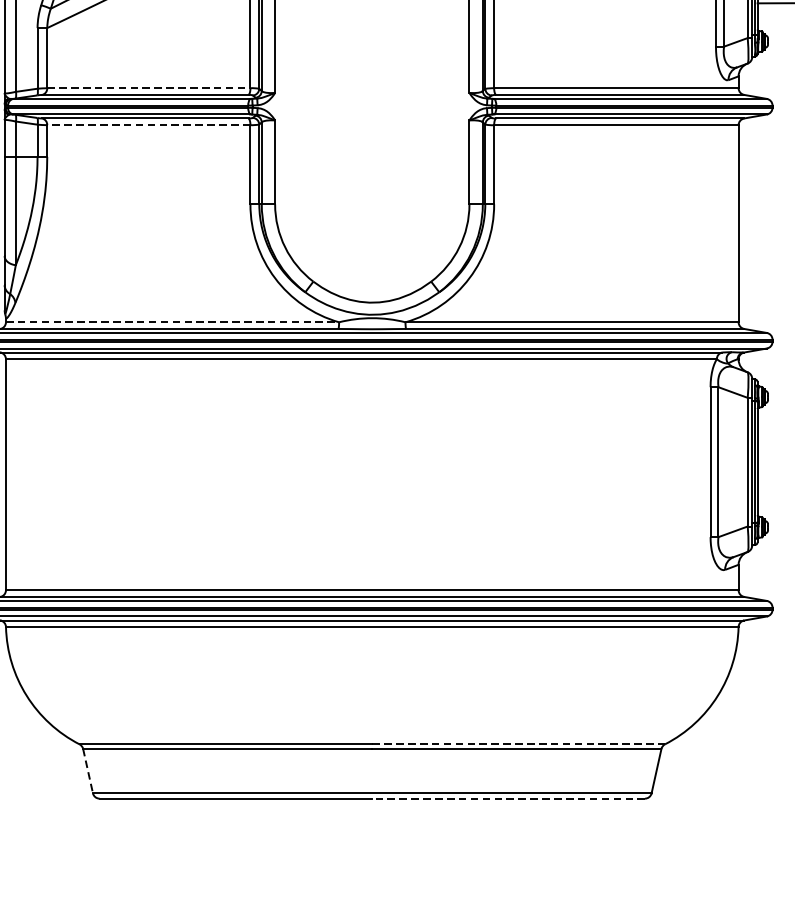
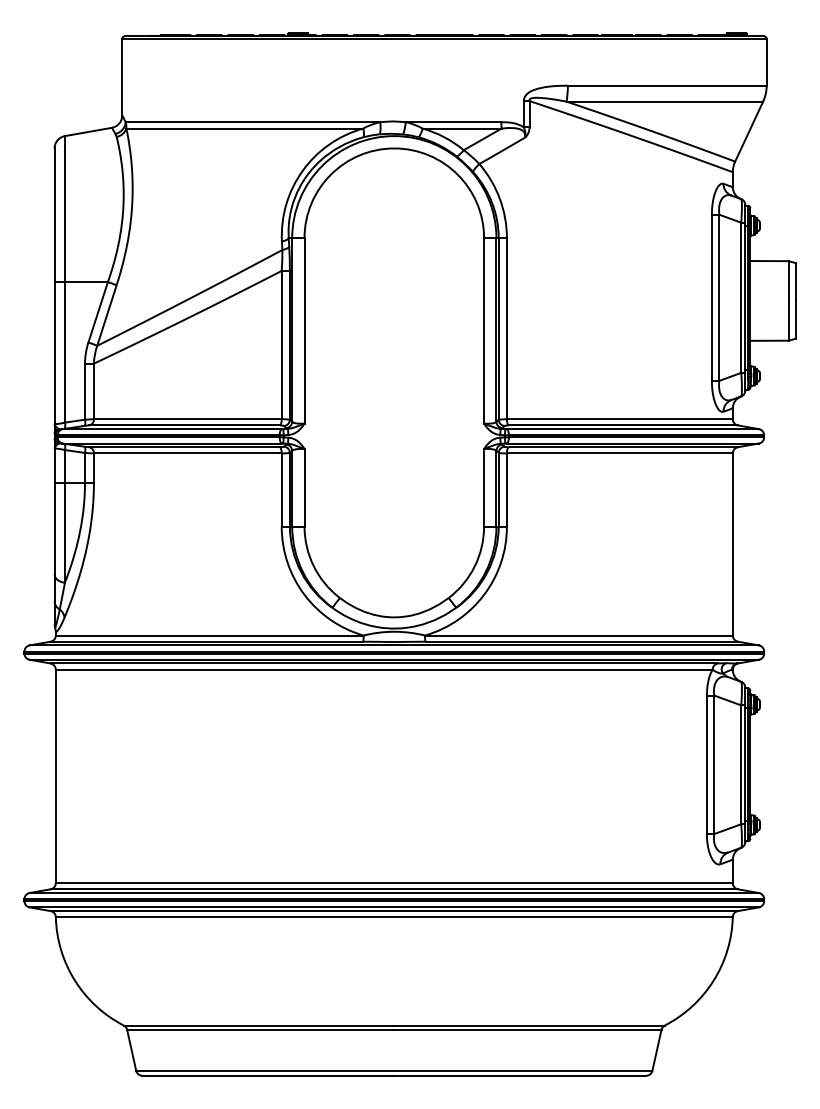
line: (148, 88) -> (187, 419), dashed -> solid
line: (148, 125) -> (187, 453), dashed -> solid
line: (172, 322) -> (209, 635), dashed -> solid
line: (519, 744) -> (530, 1025), dashed -> solid
line: (87, 771) -> (131, 1050), dashed -> solid
line: (508, 798) -> (520, 1075), dashed -> solid

